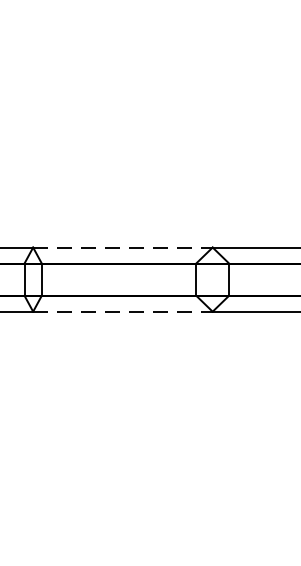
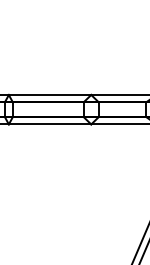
line: (123, 246) -> (50, 94), dashed -> solid
line: (123, 311) -> (50, 124), dashed -> solid

